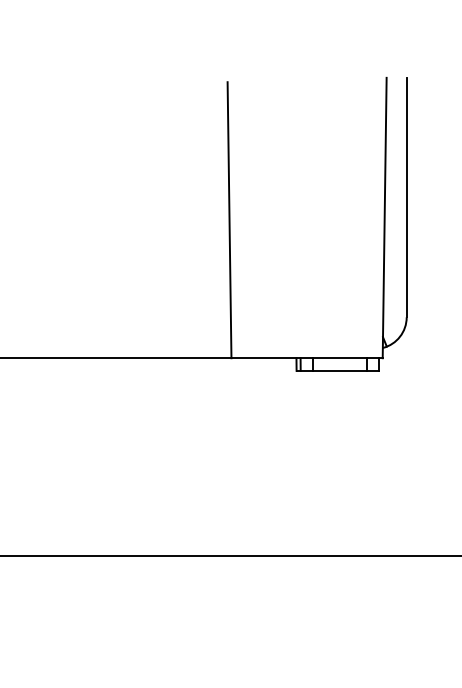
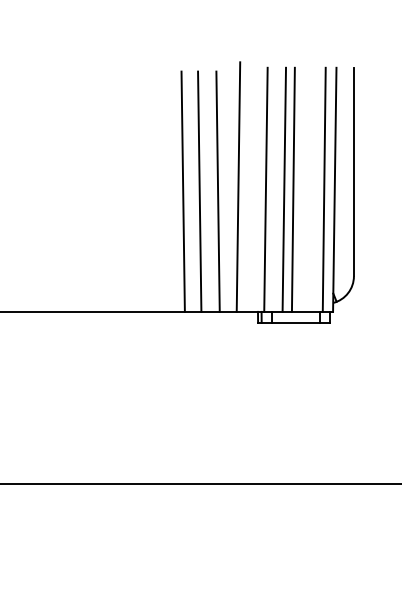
line: (274, 214) -> (238, 186), added
line: (305, 217) -> (265, 189), added
line: (326, 217) -> (284, 189), added
line: (336, 217) -> (292, 189), added
line: (372, 217) -> (324, 189), added
line: (210, 220) -> (183, 191), added
line: (250, 220) -> (217, 191), added

